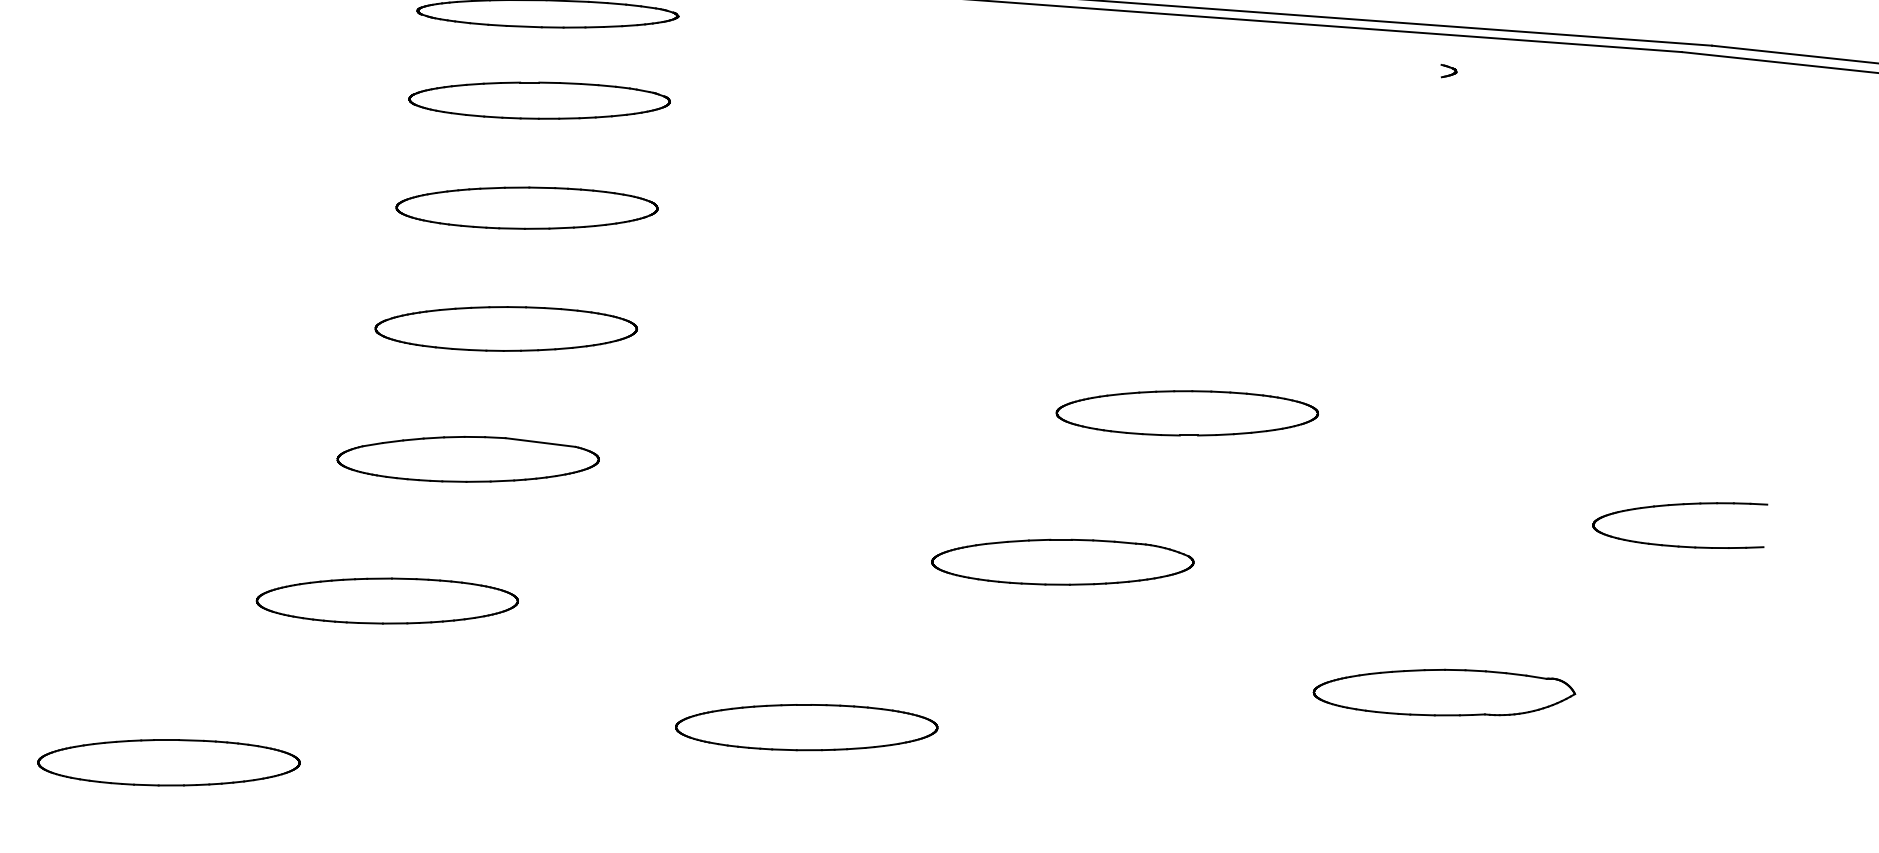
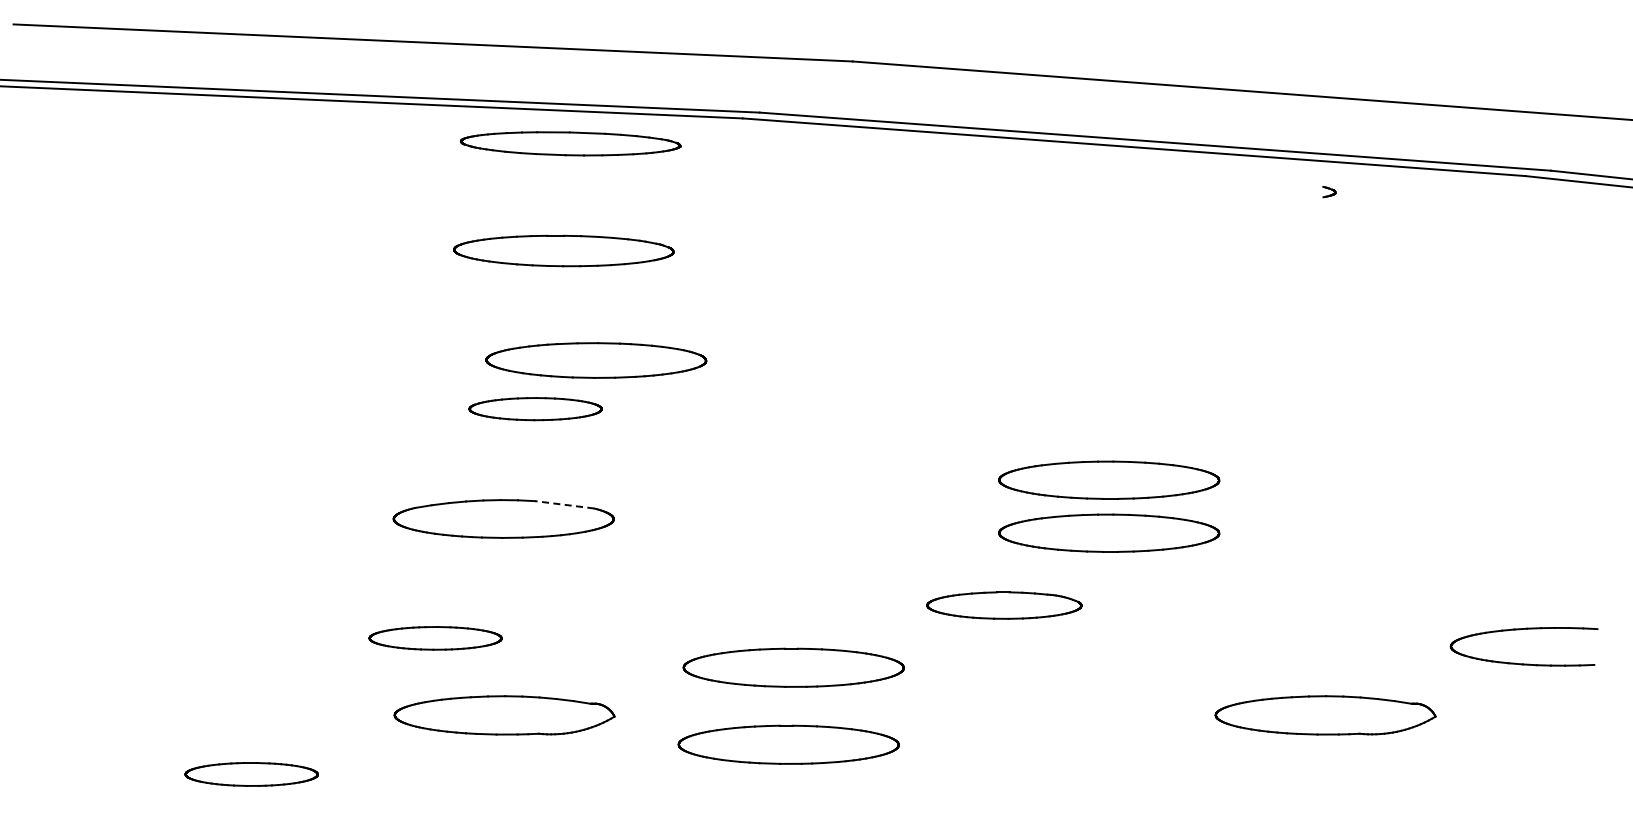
part: (539, 100) -> (563, 250), moved
part: (527, 208) -> (596, 360), moved
part: (505, 328) -> (535, 408), size x0.6
line: (540, 442) -> (564, 504), solid -> dashed
part: (1187, 475) -> (1109, 532), added
part: (1674, 506) -> (1519, 630), moved
part: (1062, 562) -> (1004, 605), size x0.7
part: (387, 601) -> (435, 638), size x0.6
part: (812, 635) -> (793, 667), added
part: (469, 692) -> (504, 715), added
part: (168, 762) -> (251, 774), size x0.6

